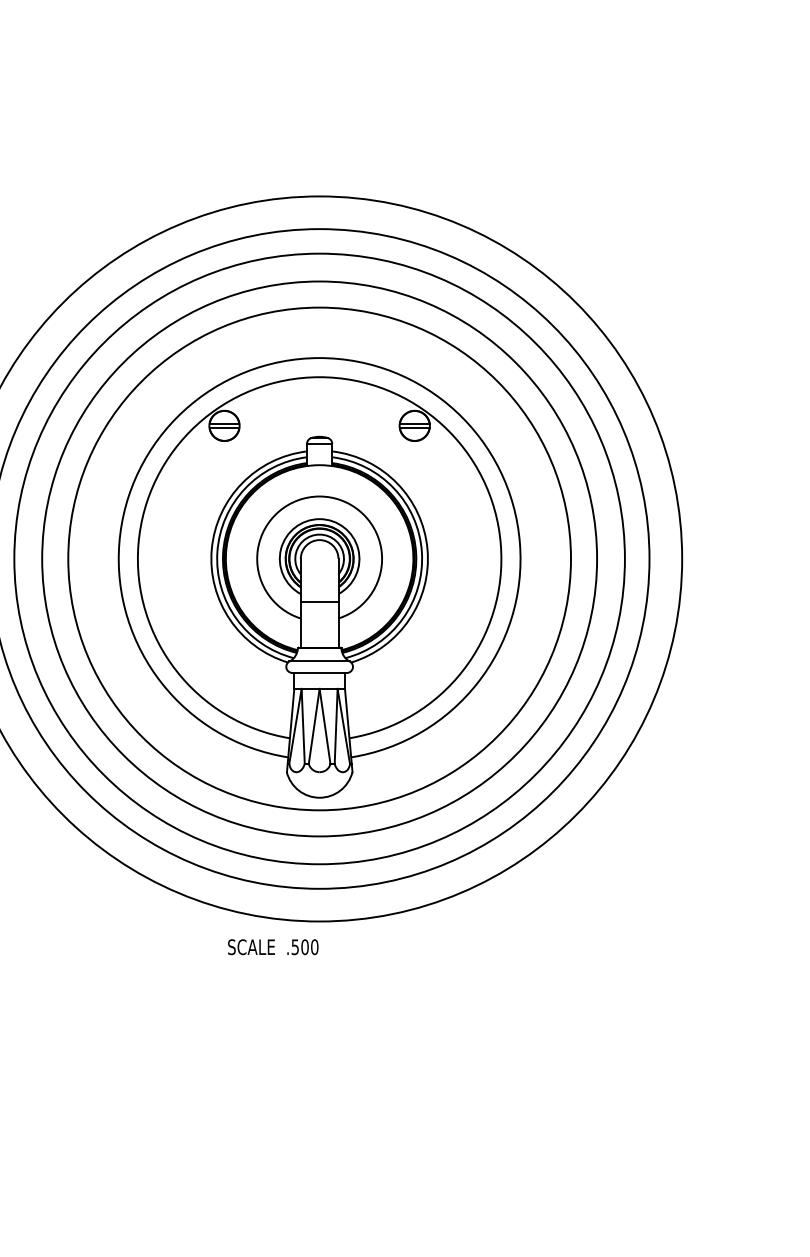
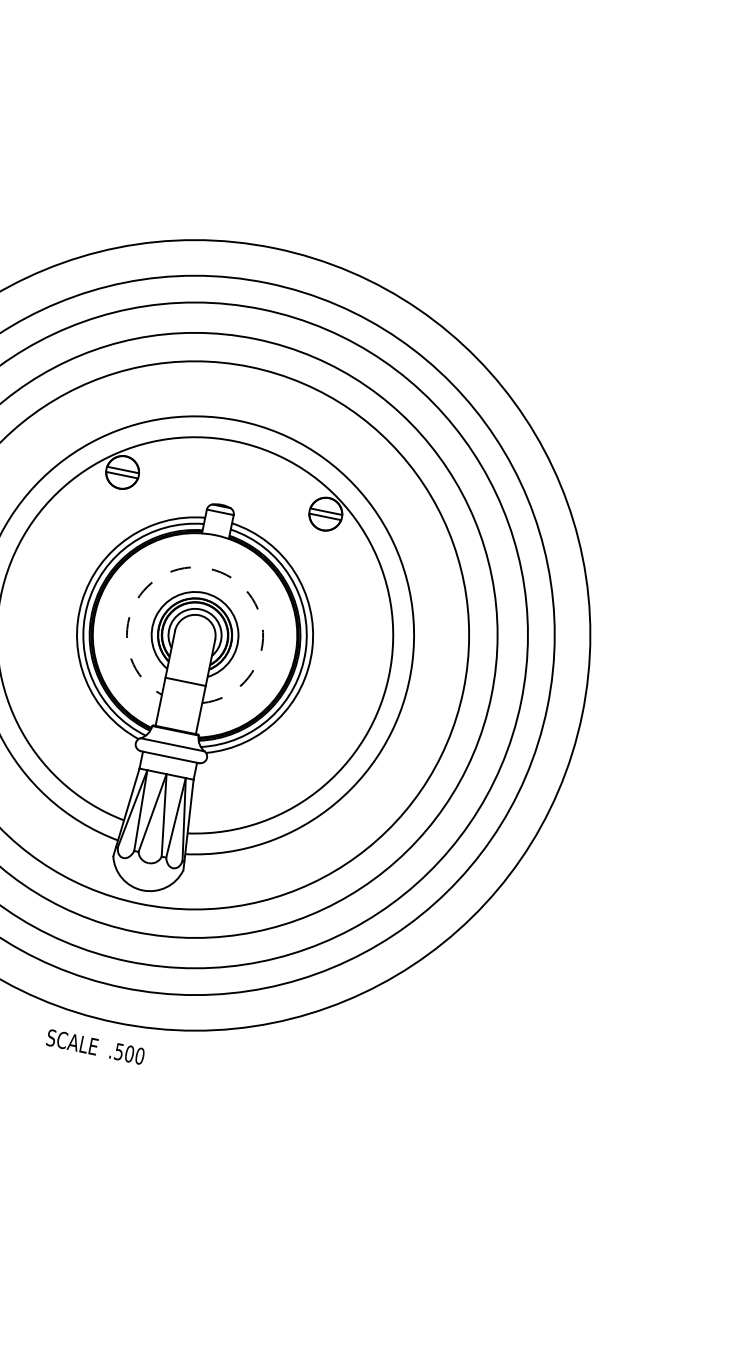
arc: (319, 496) -> (208, 568), solid -> dashed
text: (273, 947) -> (95, 1047), moved

